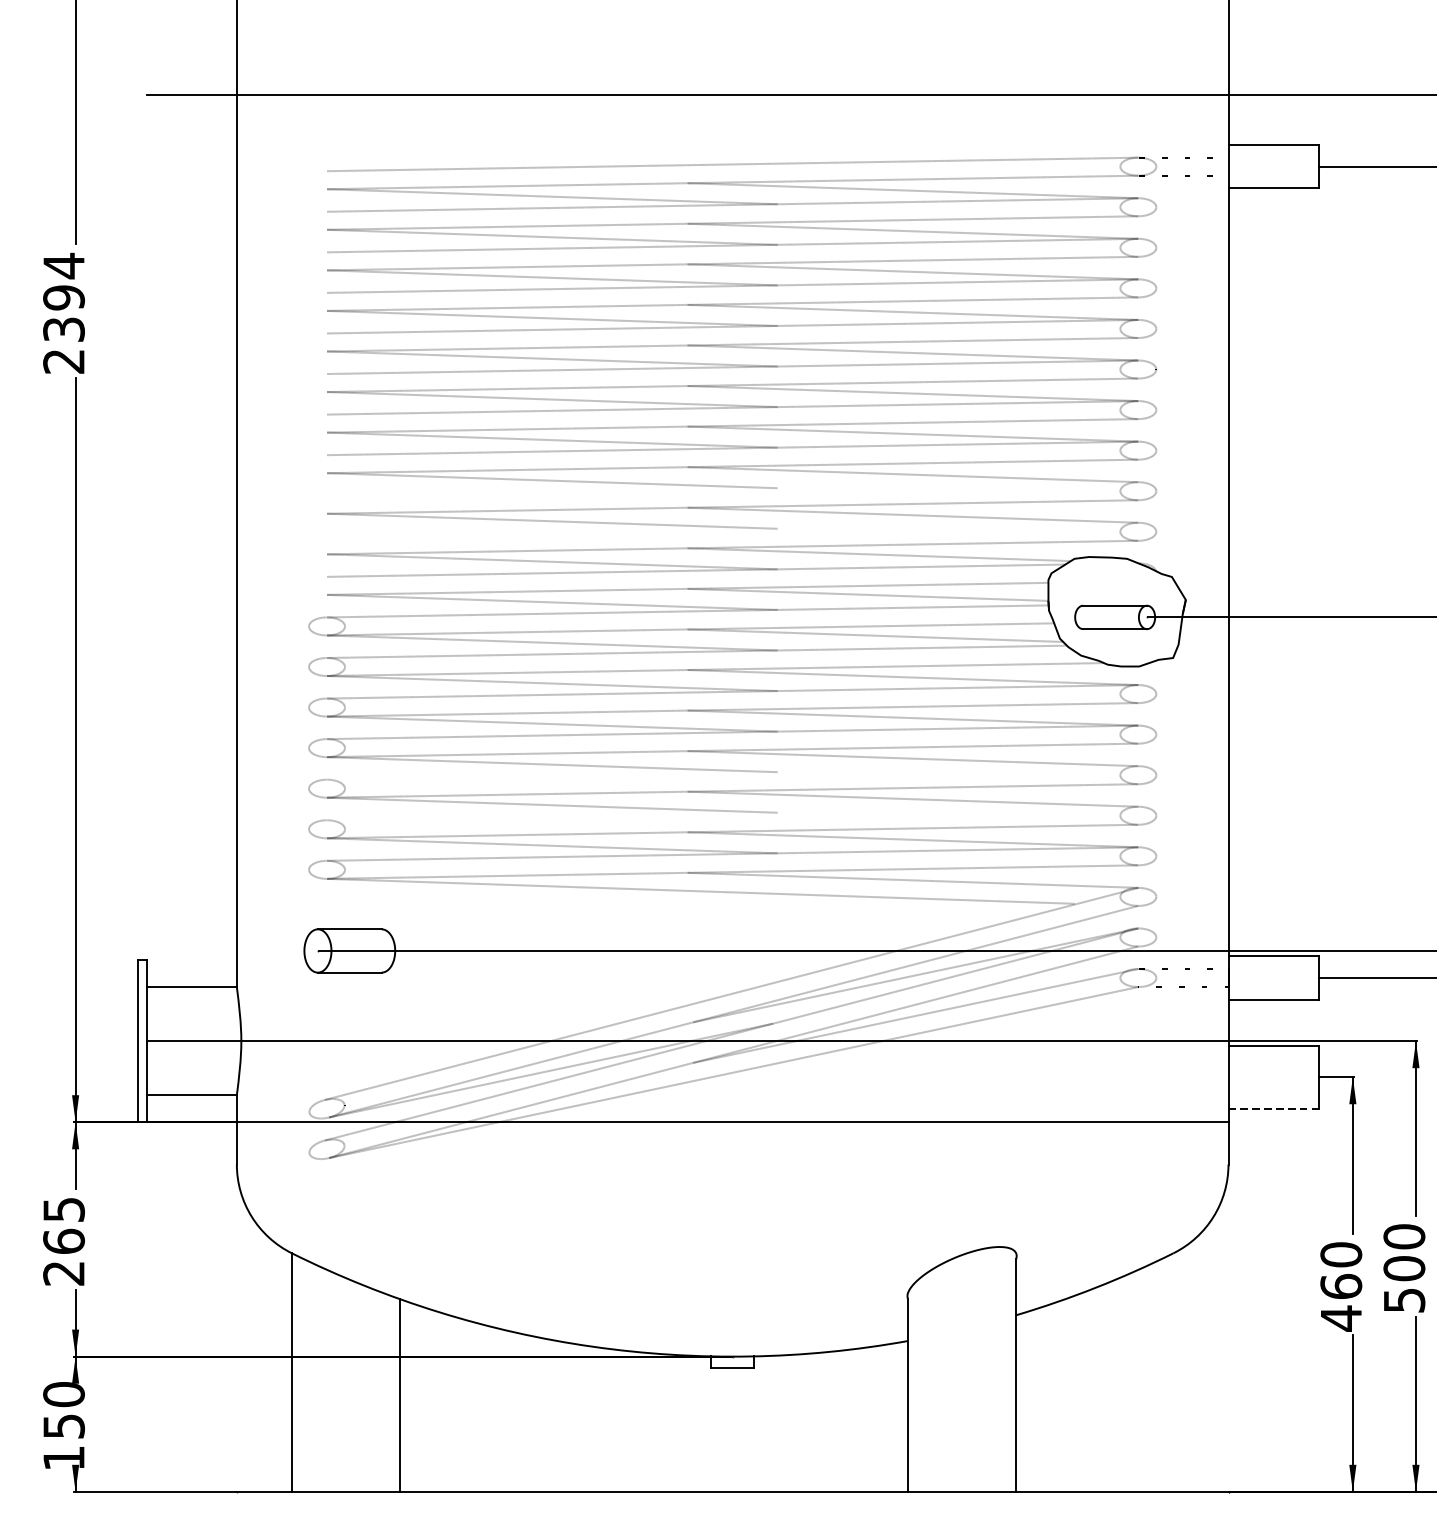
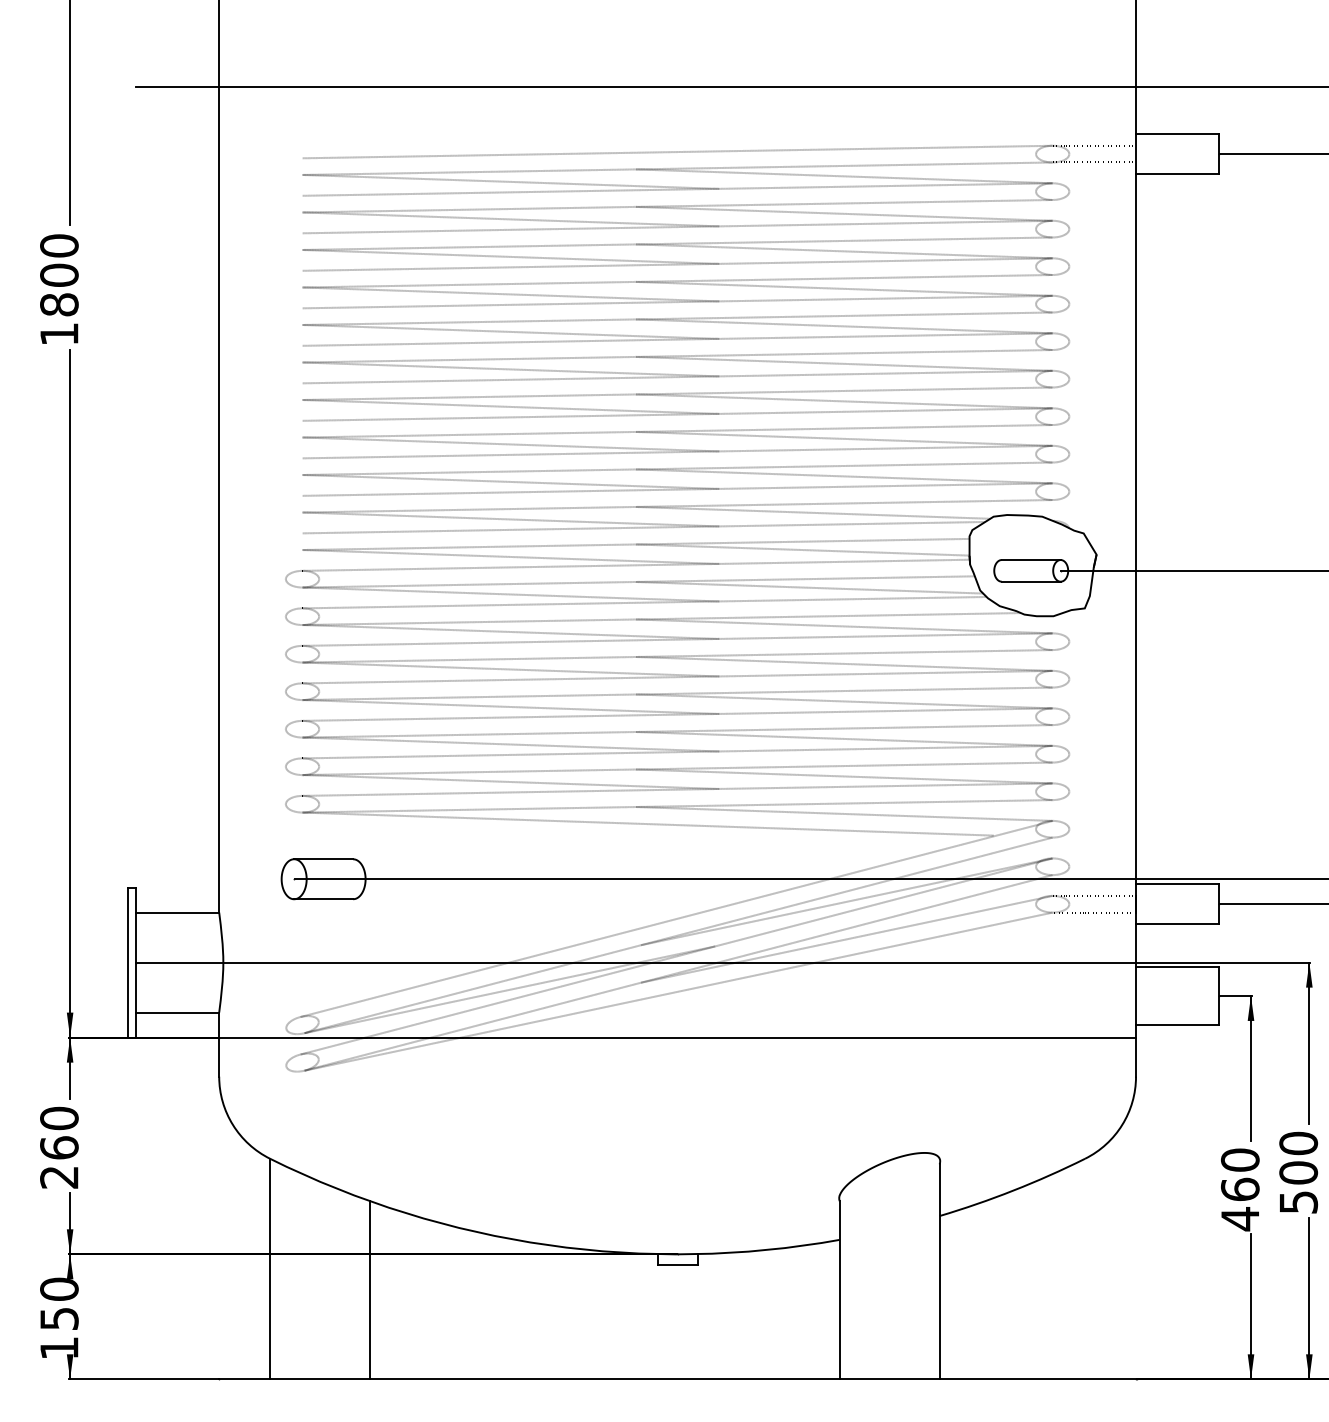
text: (64, 313) -> (59, 289), 2394 -> 1800
line: (732, 488) -> (677, 451), added
line: (732, 529) -> (677, 489), added
line: (732, 772) -> (677, 714), added
line: (732, 812) -> (677, 751), added
line: (1273, 1109) -> (1177, 1025), dashed -> solid
text: (64, 1209) -> (59, 1118), 265 -> 260

